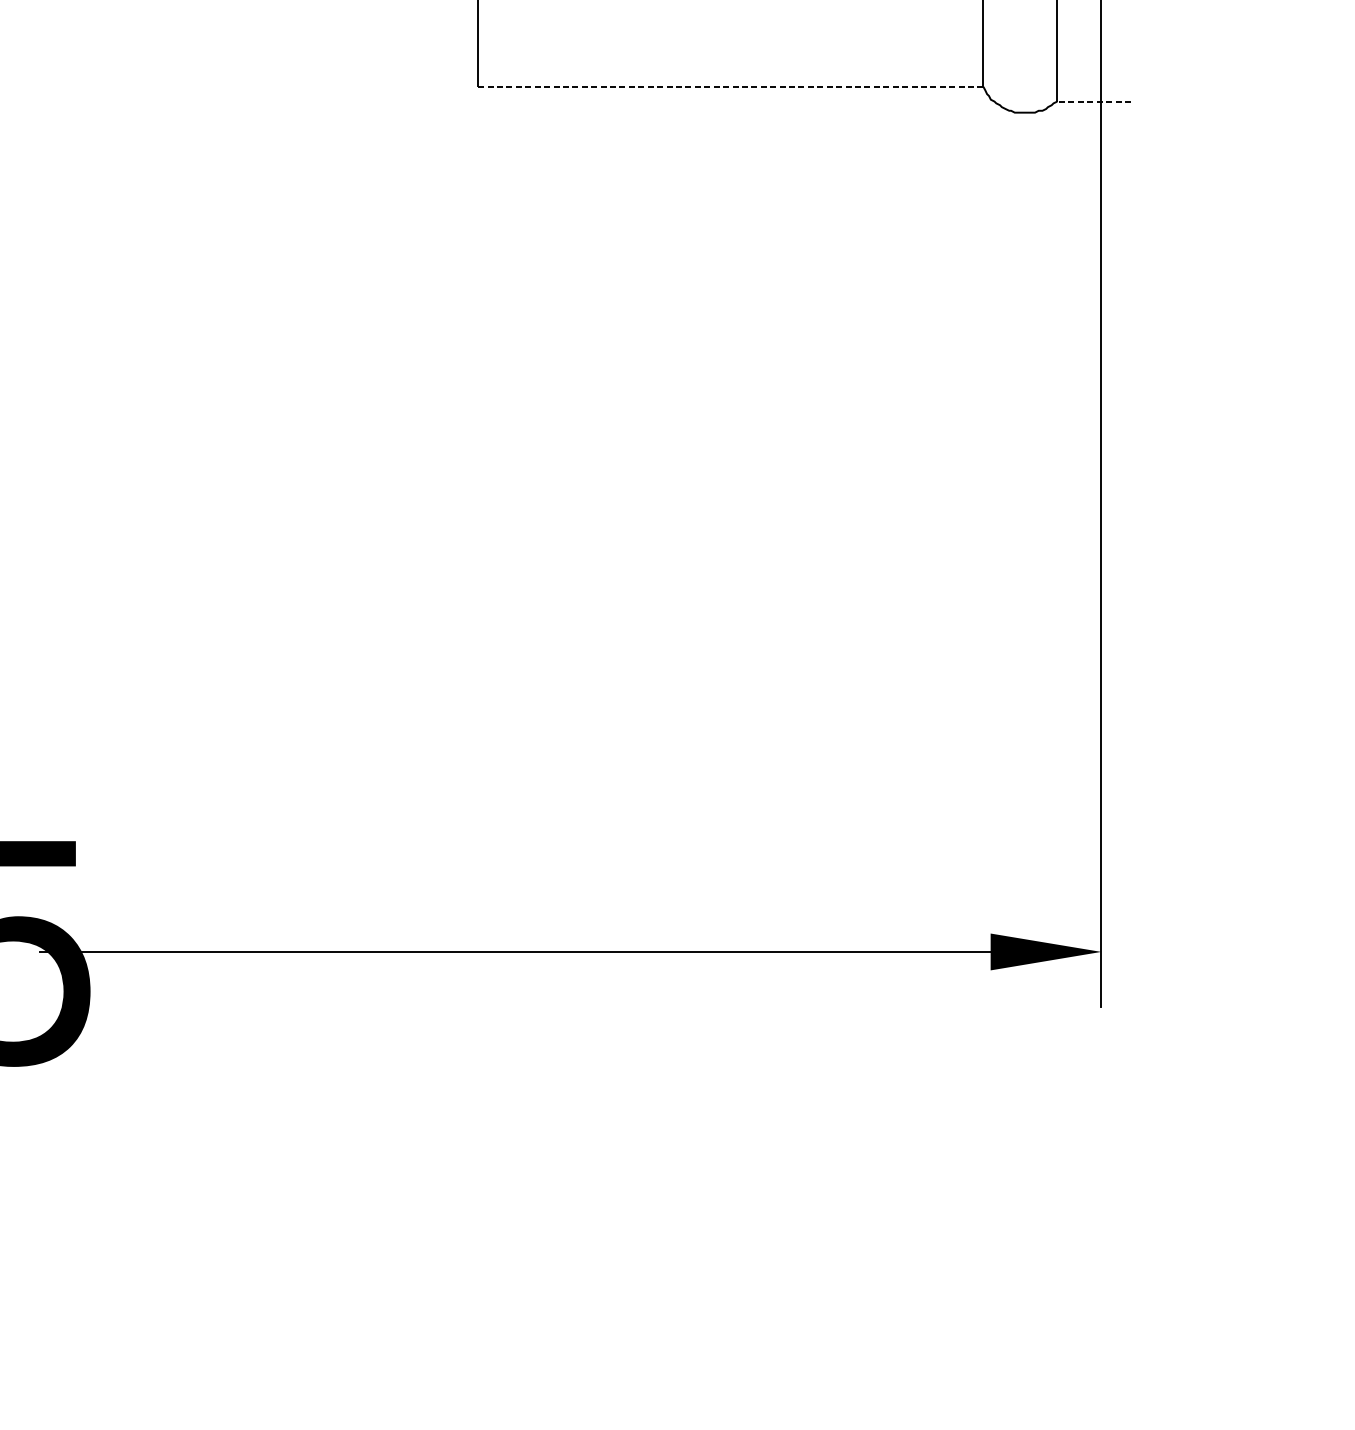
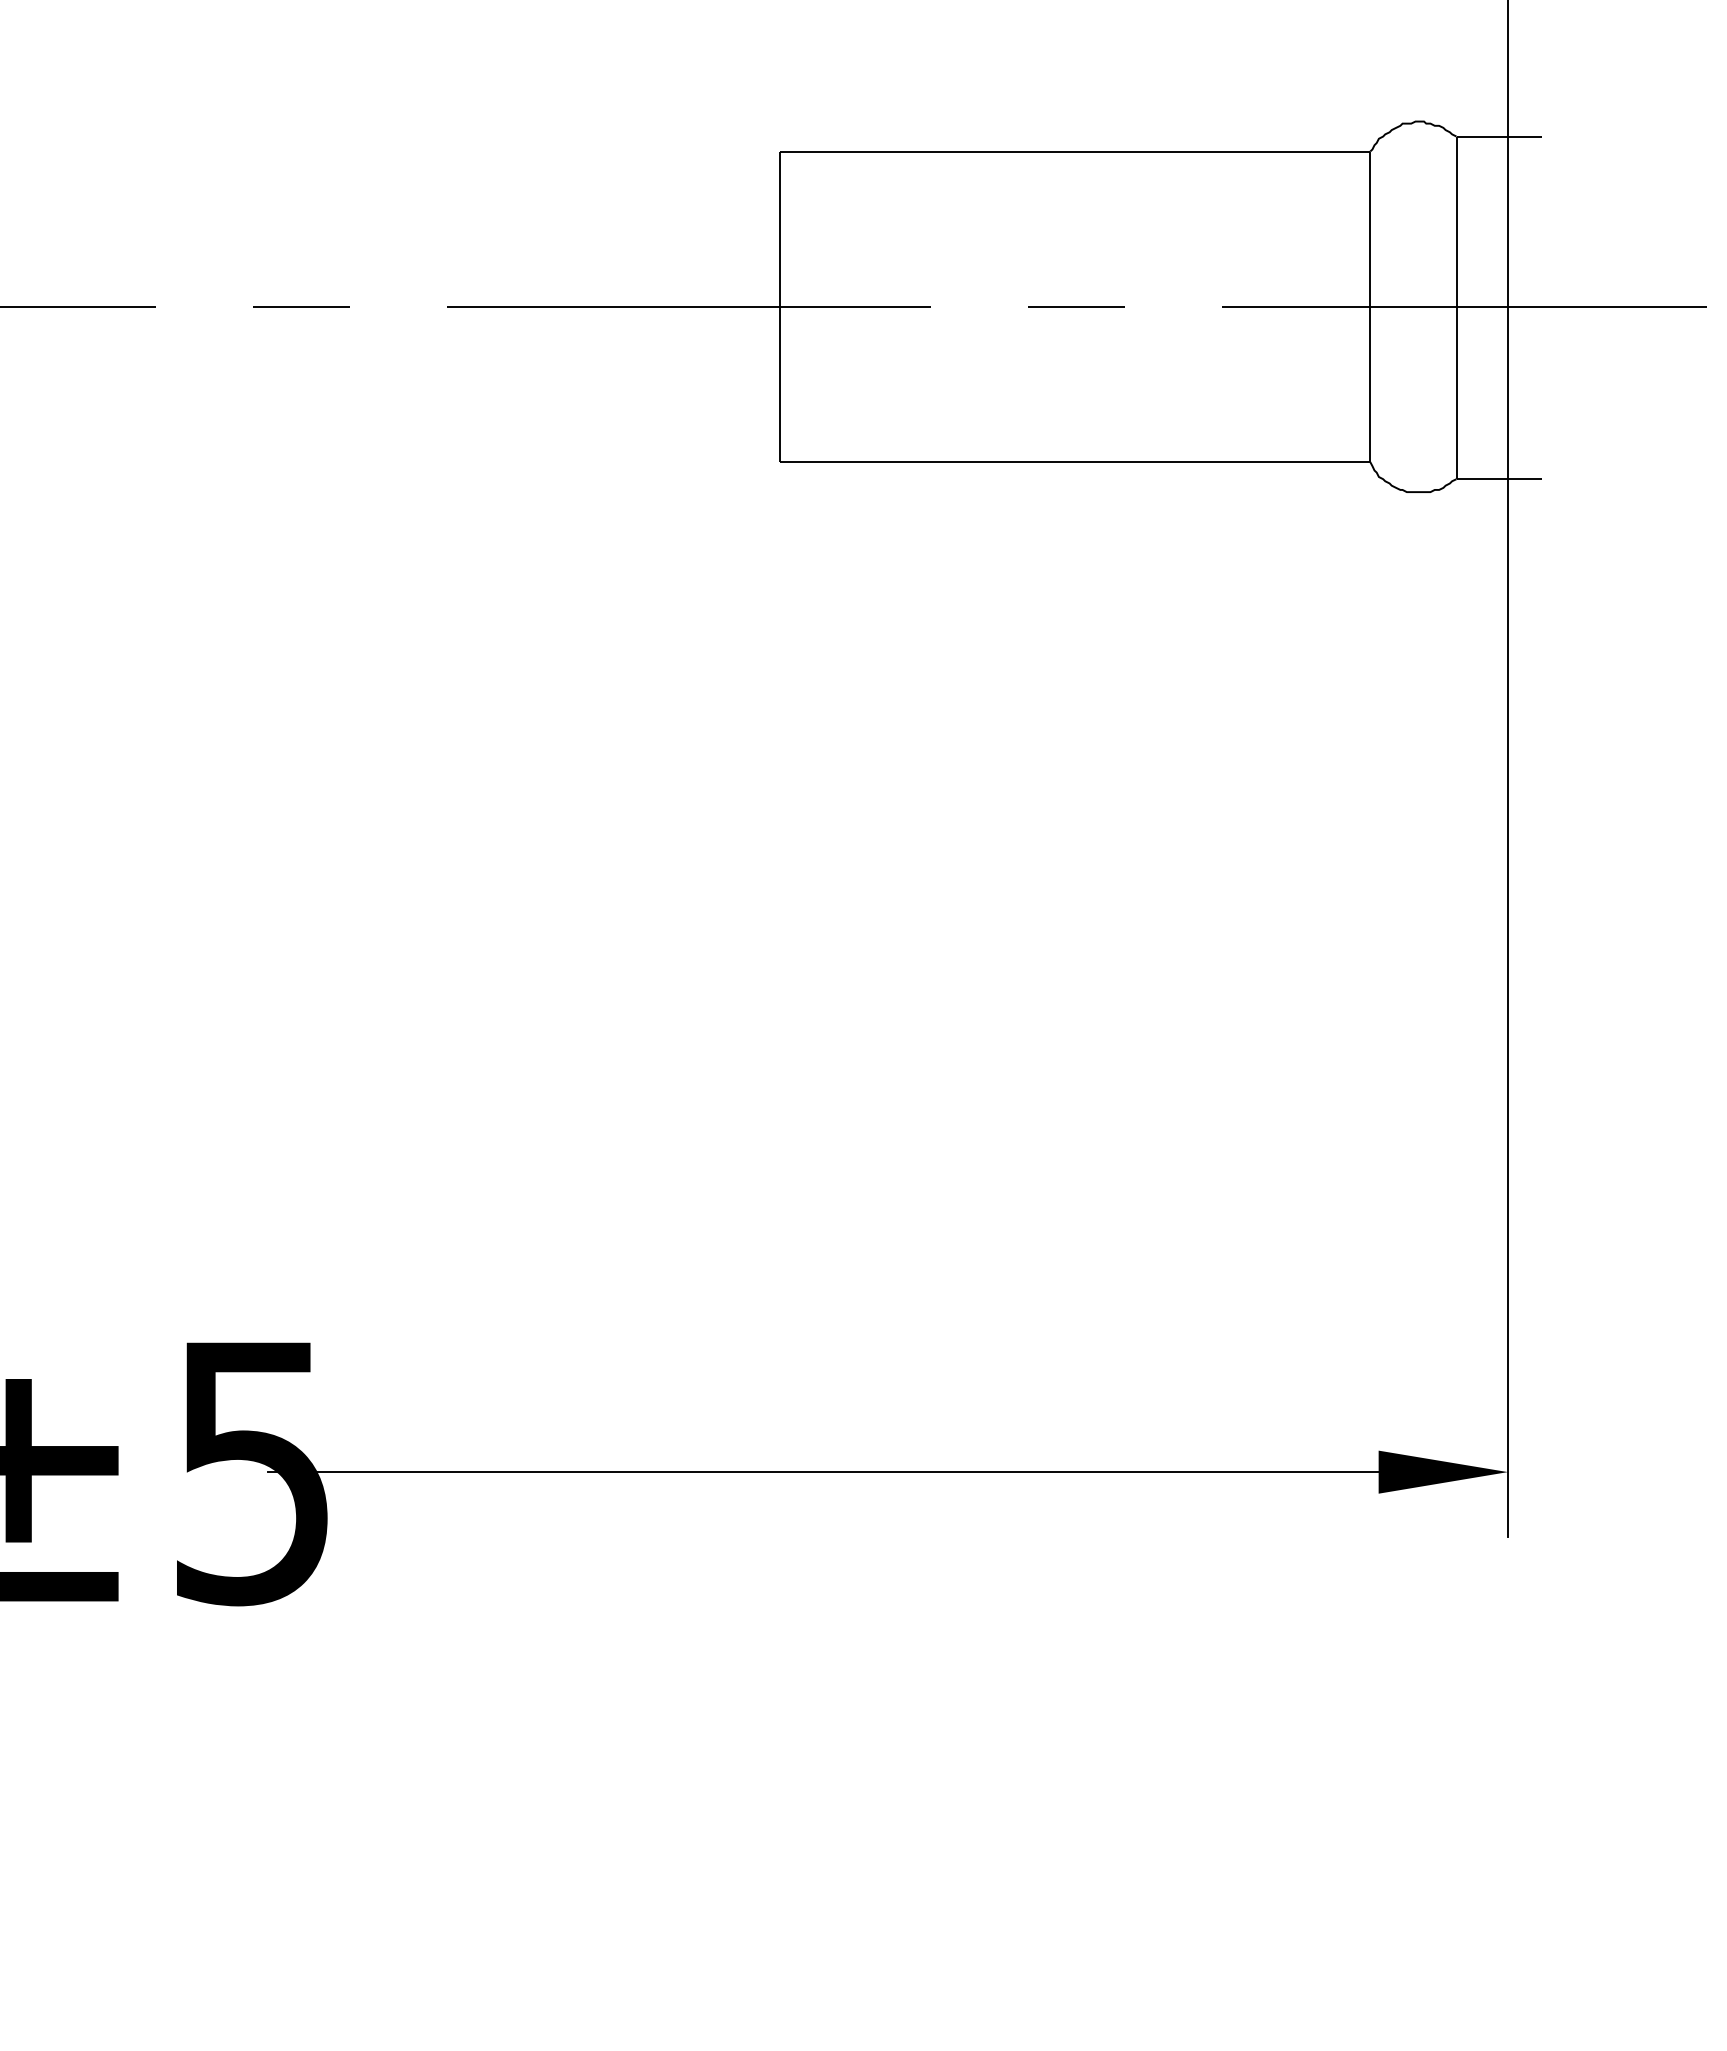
line: (730, 87) -> (1074, 462), dashed -> solid
line: (1094, 101) -> (1499, 479), dashed -> solid

